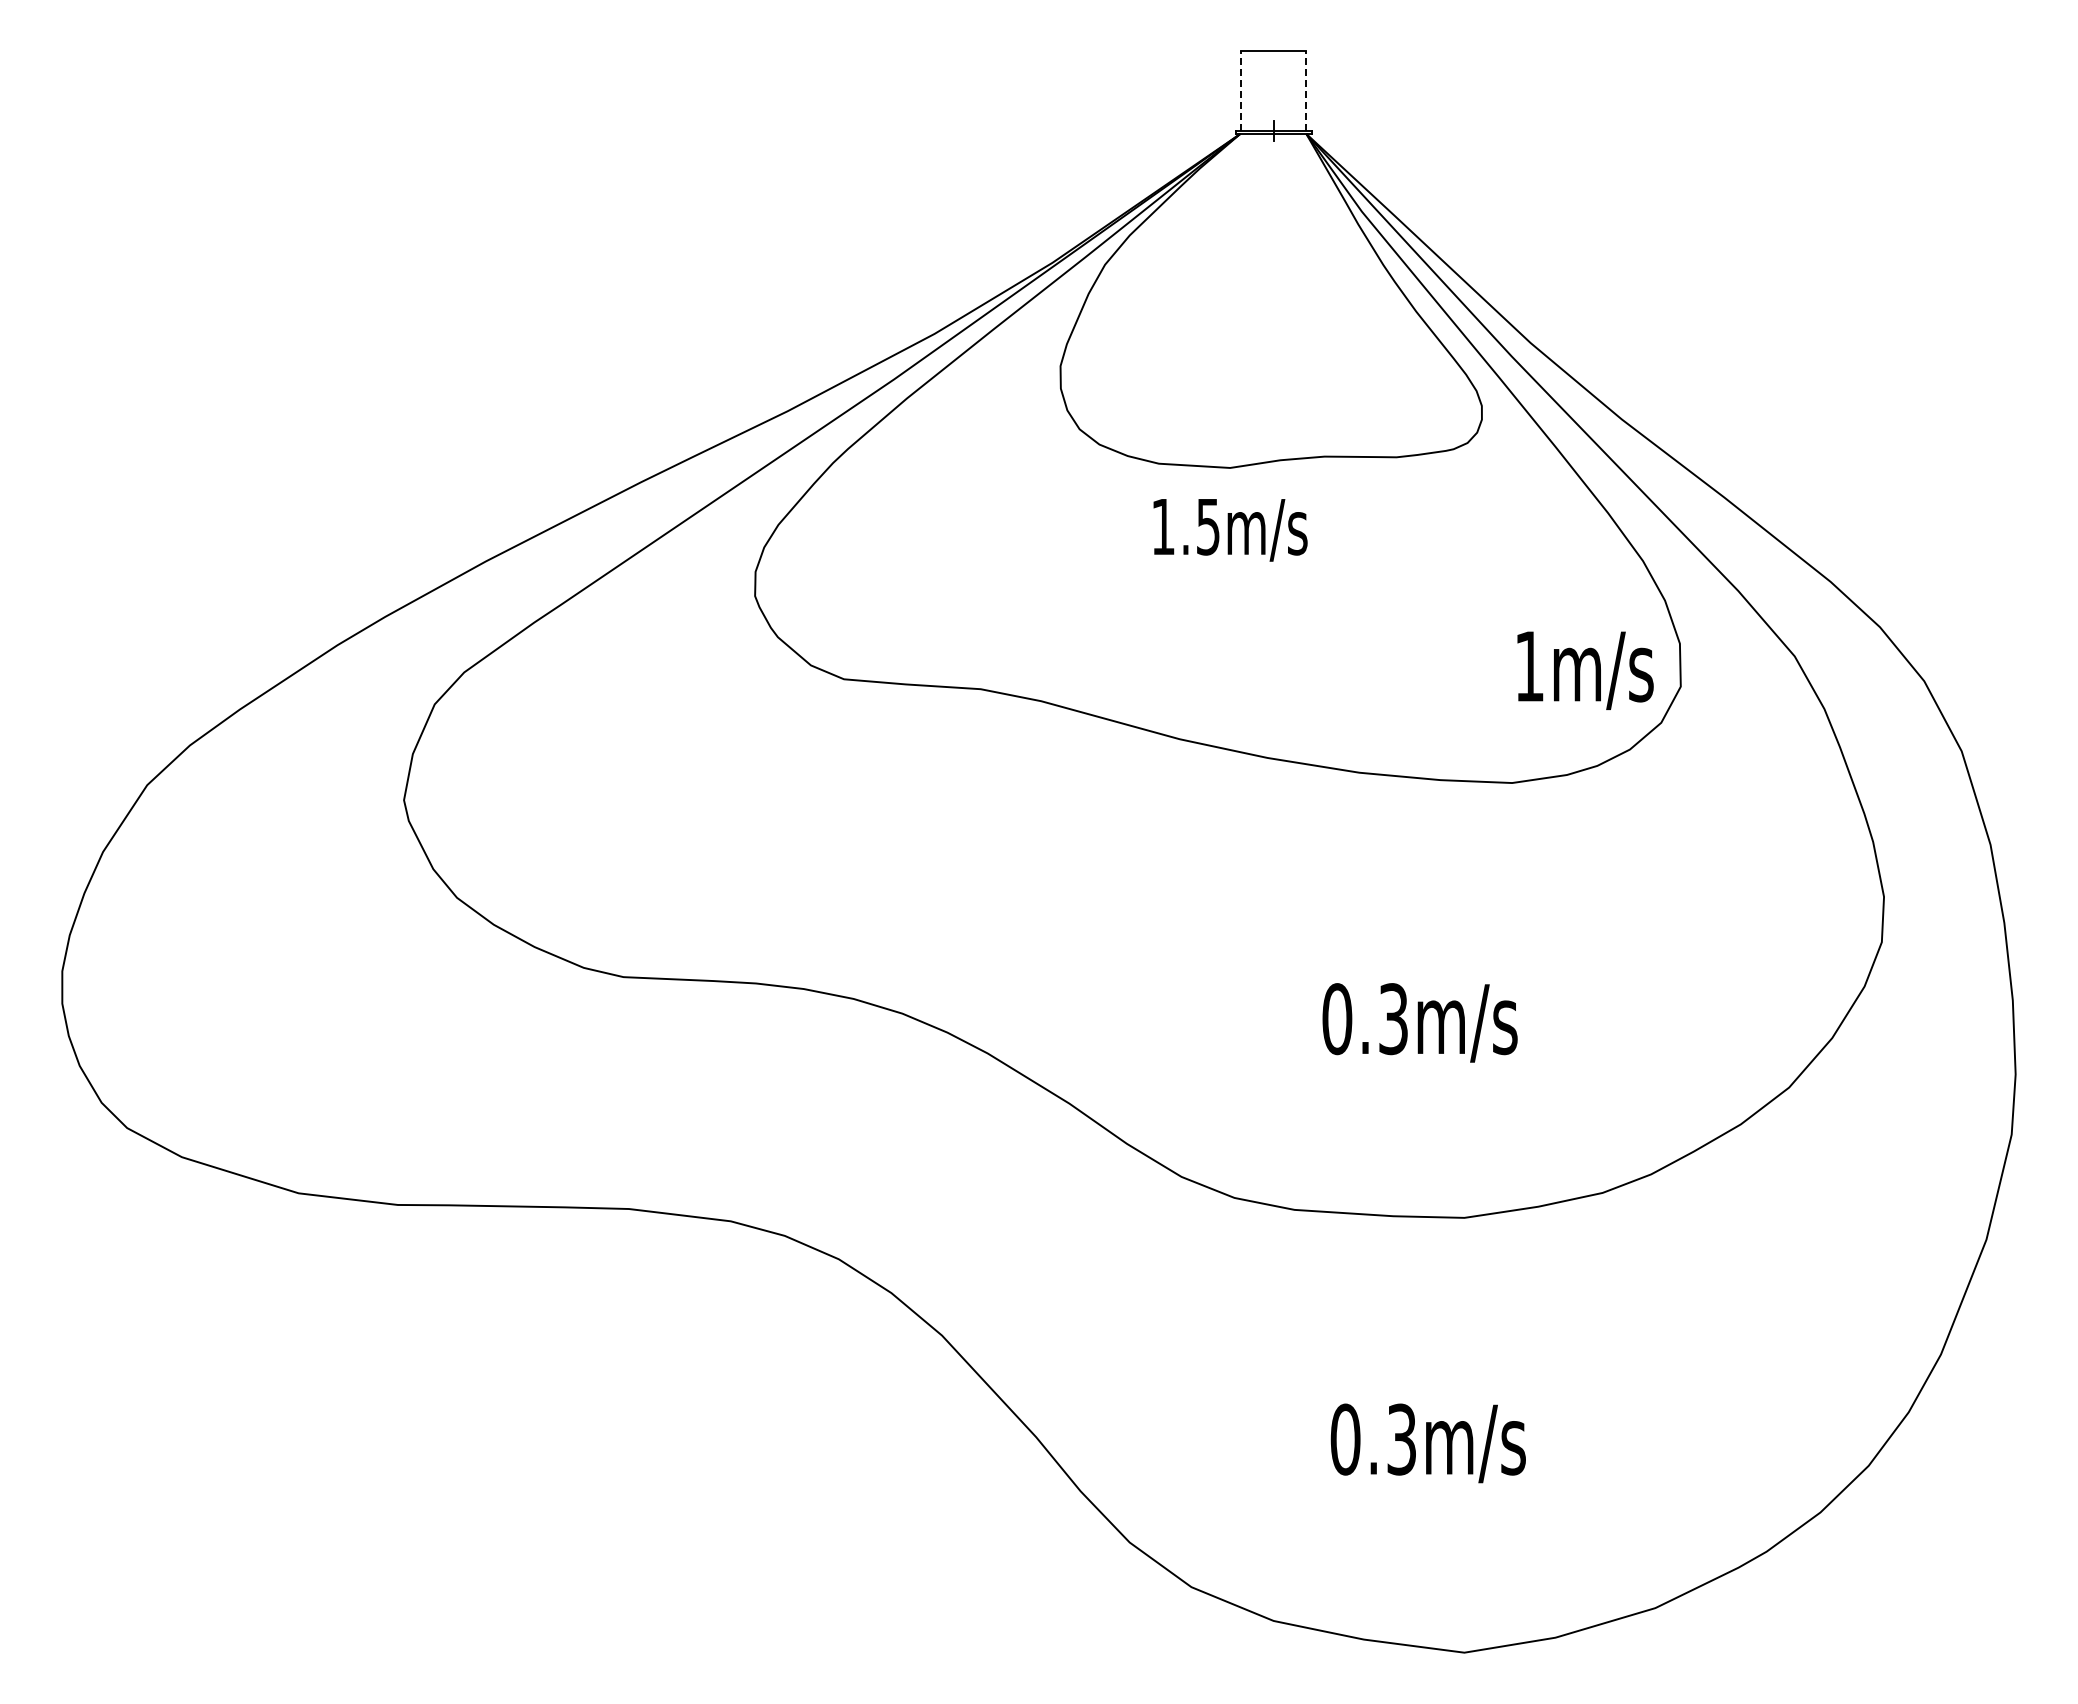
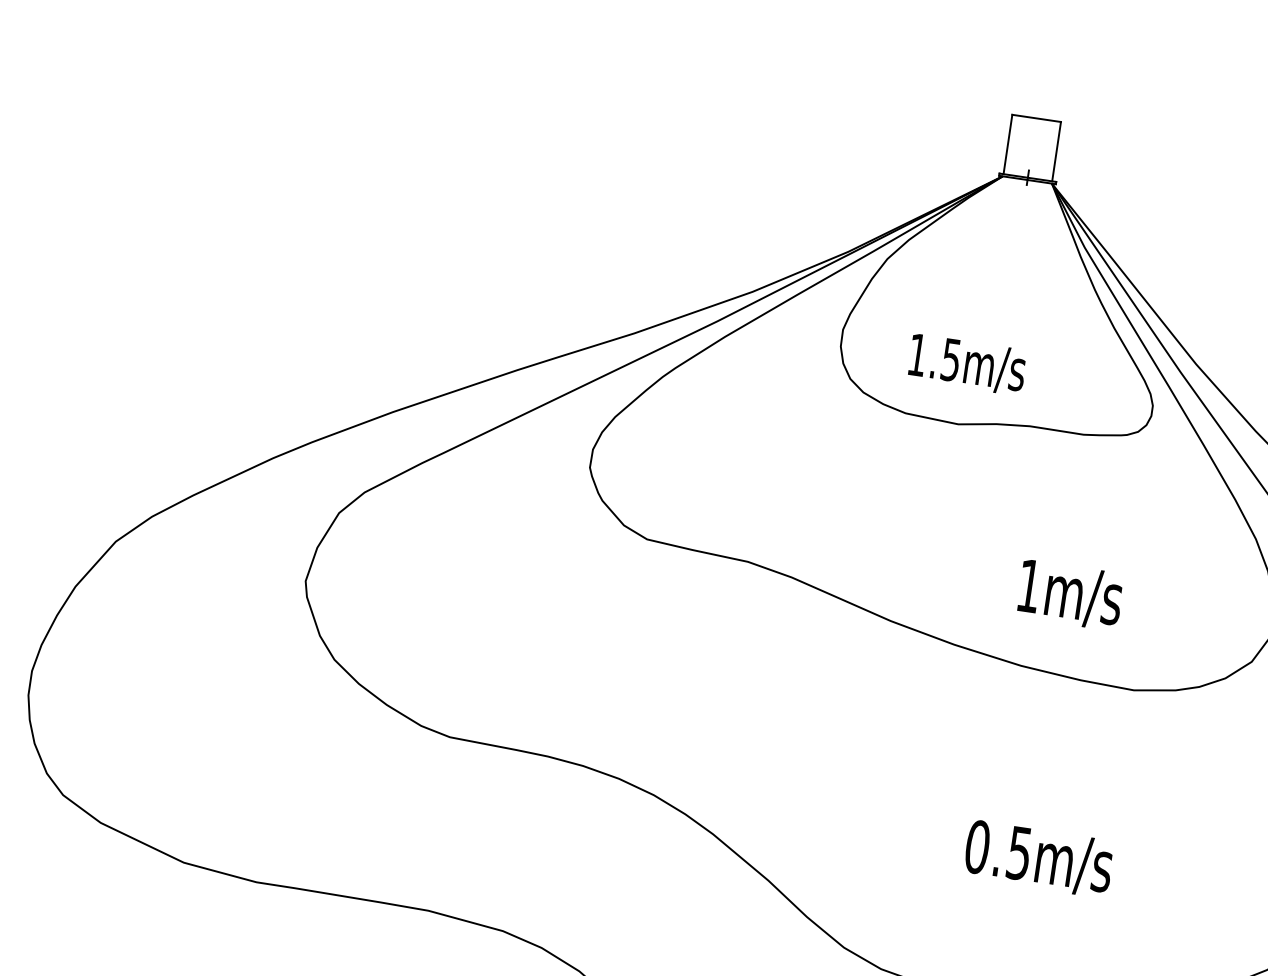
line: (1241, 91) -> (1008, 144), dashed -> solid
line: (1306, 91) -> (1056, 152), dashed -> solid
text: (1230, 530) -> (967, 365), moved
text: (1585, 670) -> (1070, 595), moved
text: (1393, 1018) -> (1019, 852), 0.3m/s -> 0.5m/s

